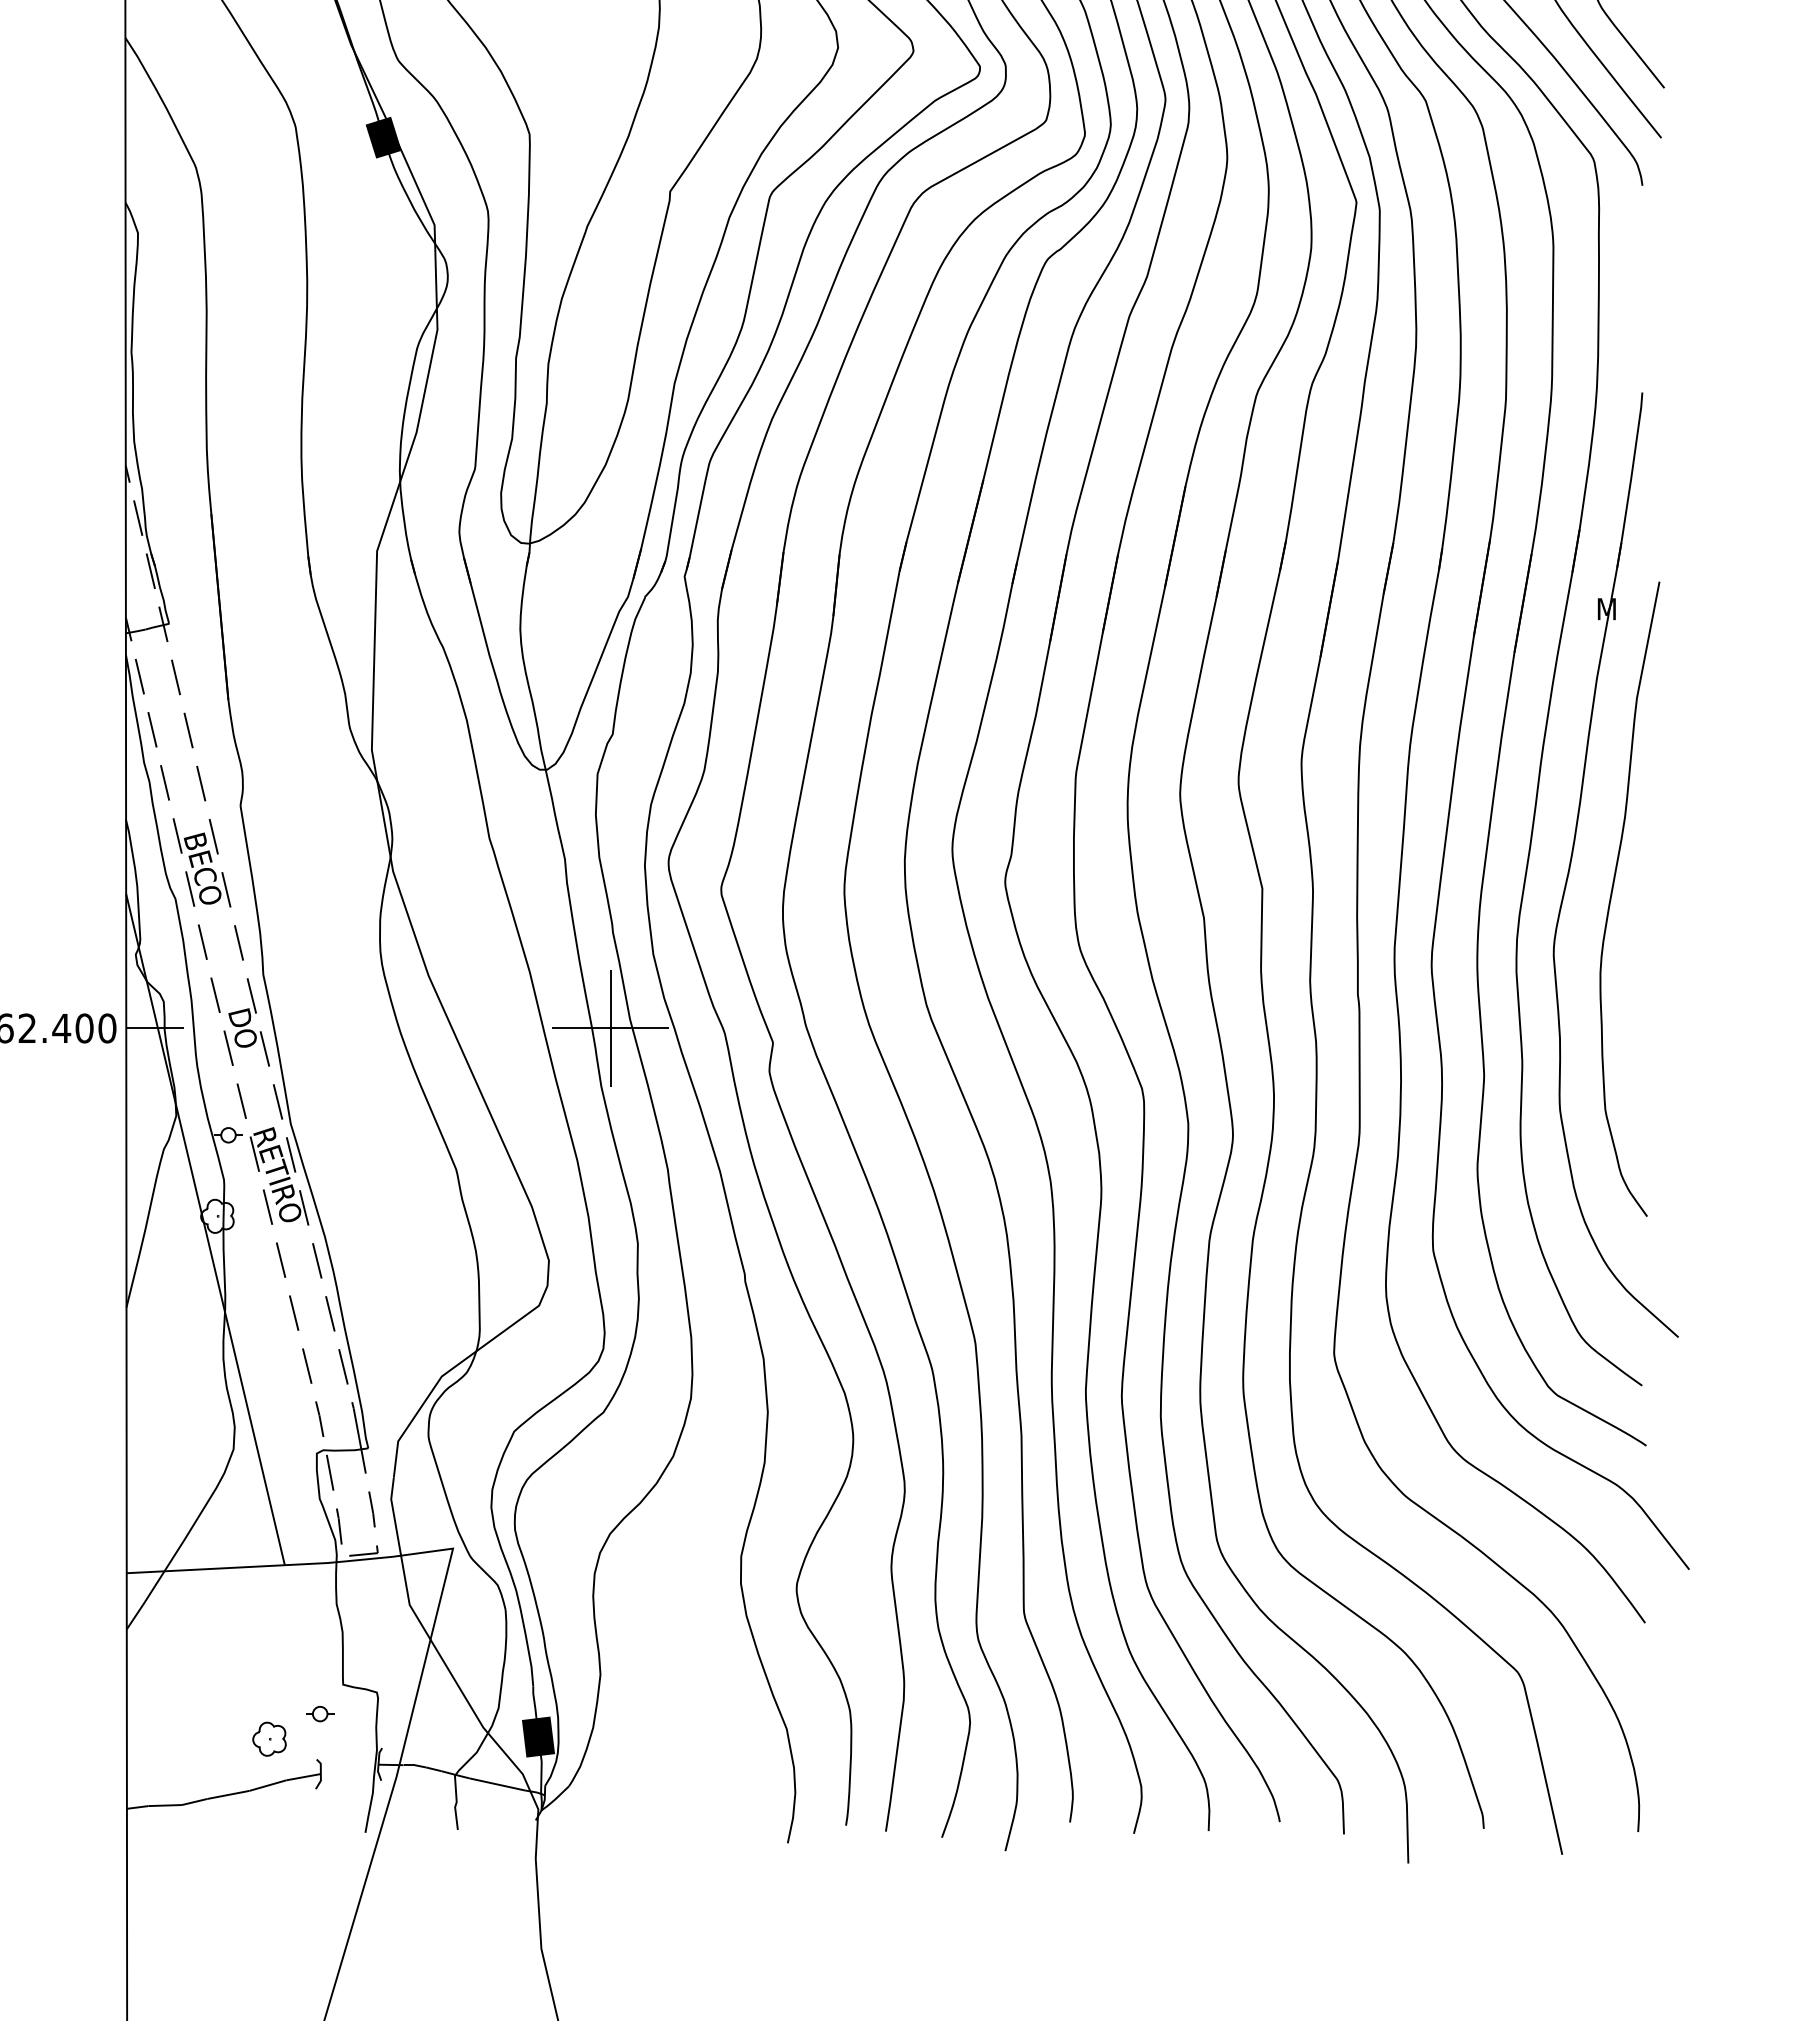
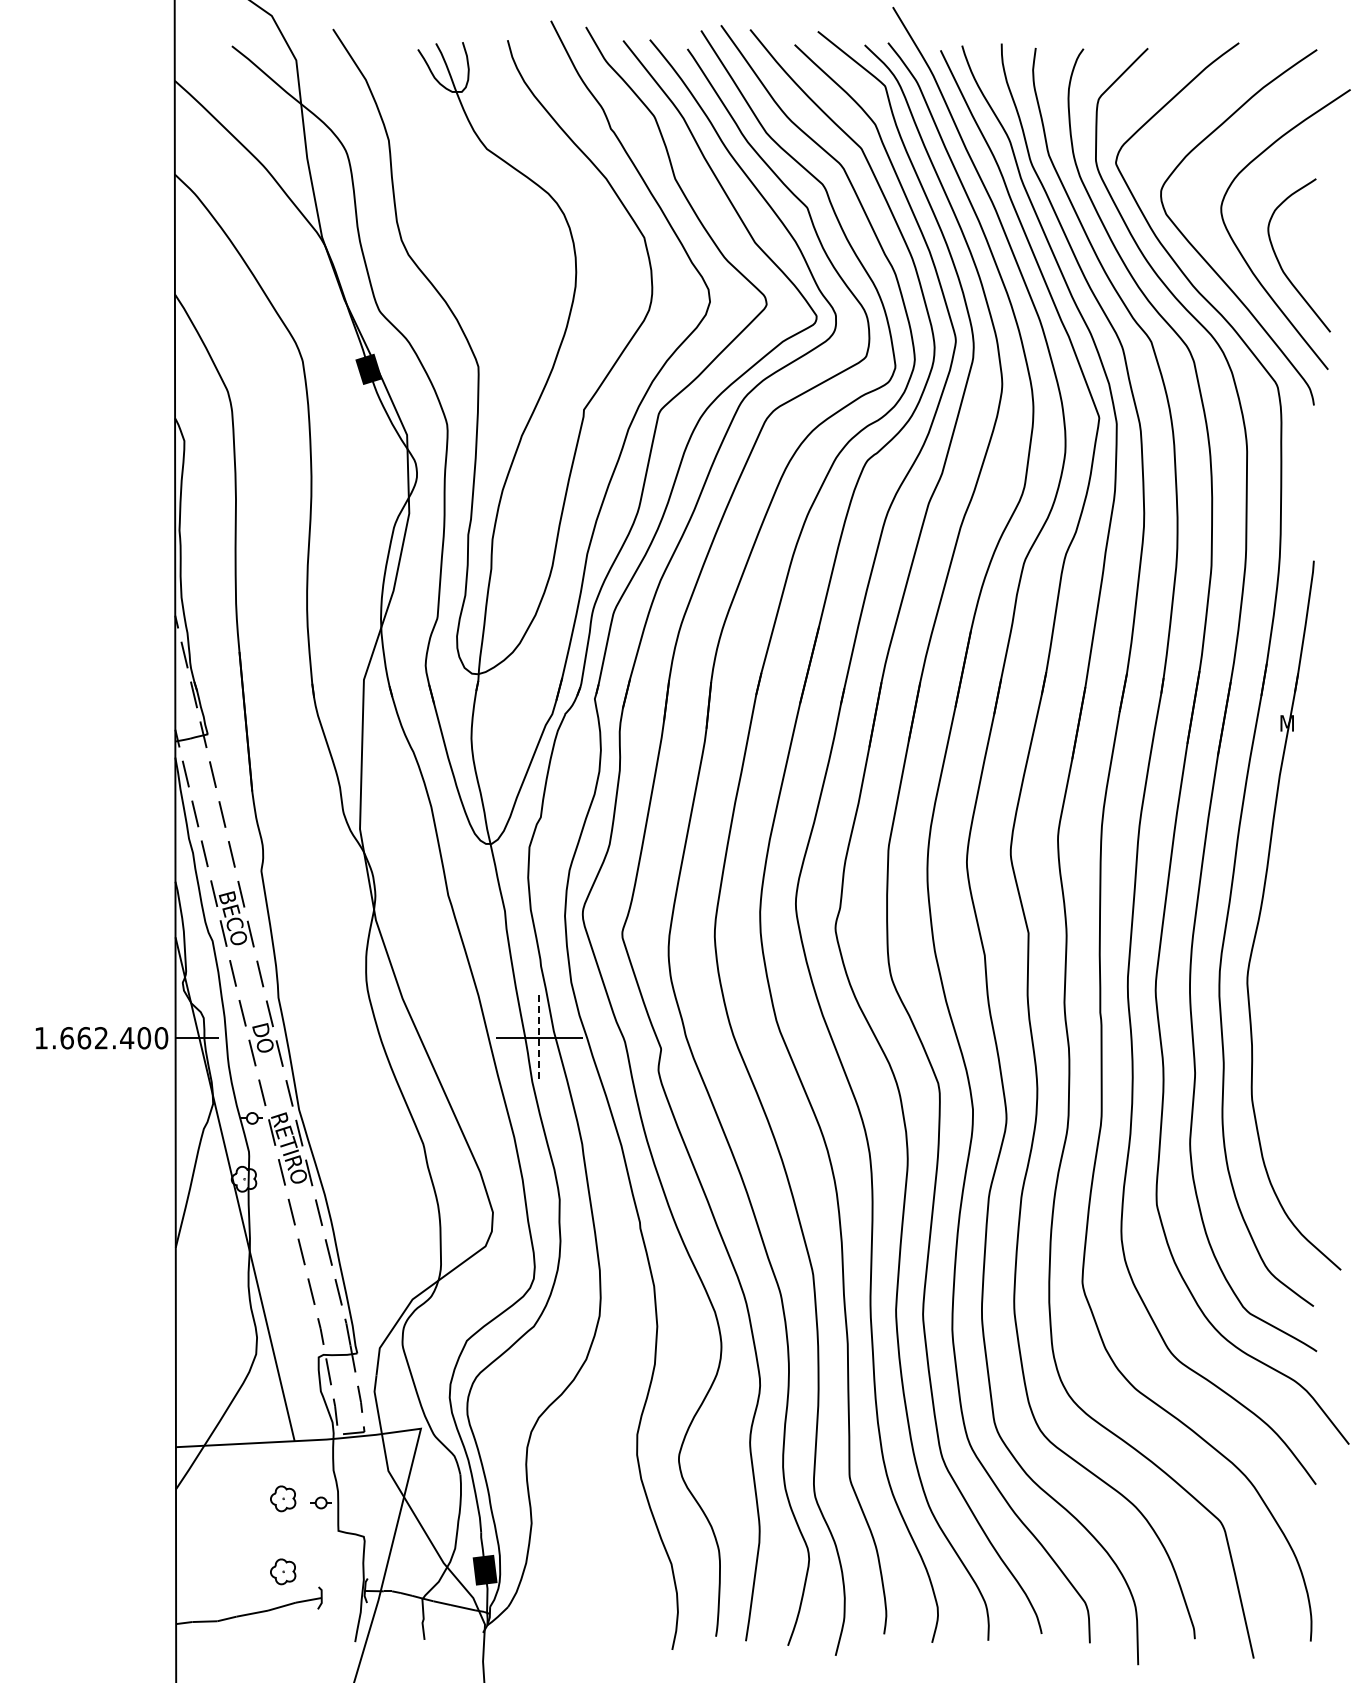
curve: (1612, 897) -> (1291, 939), removed
line: (610, 1028) -> (539, 1038), solid -> dashed
part: (269, 1641) -> (283, 1498), added
part: (319, 1713) -> (320, 1502), moved

